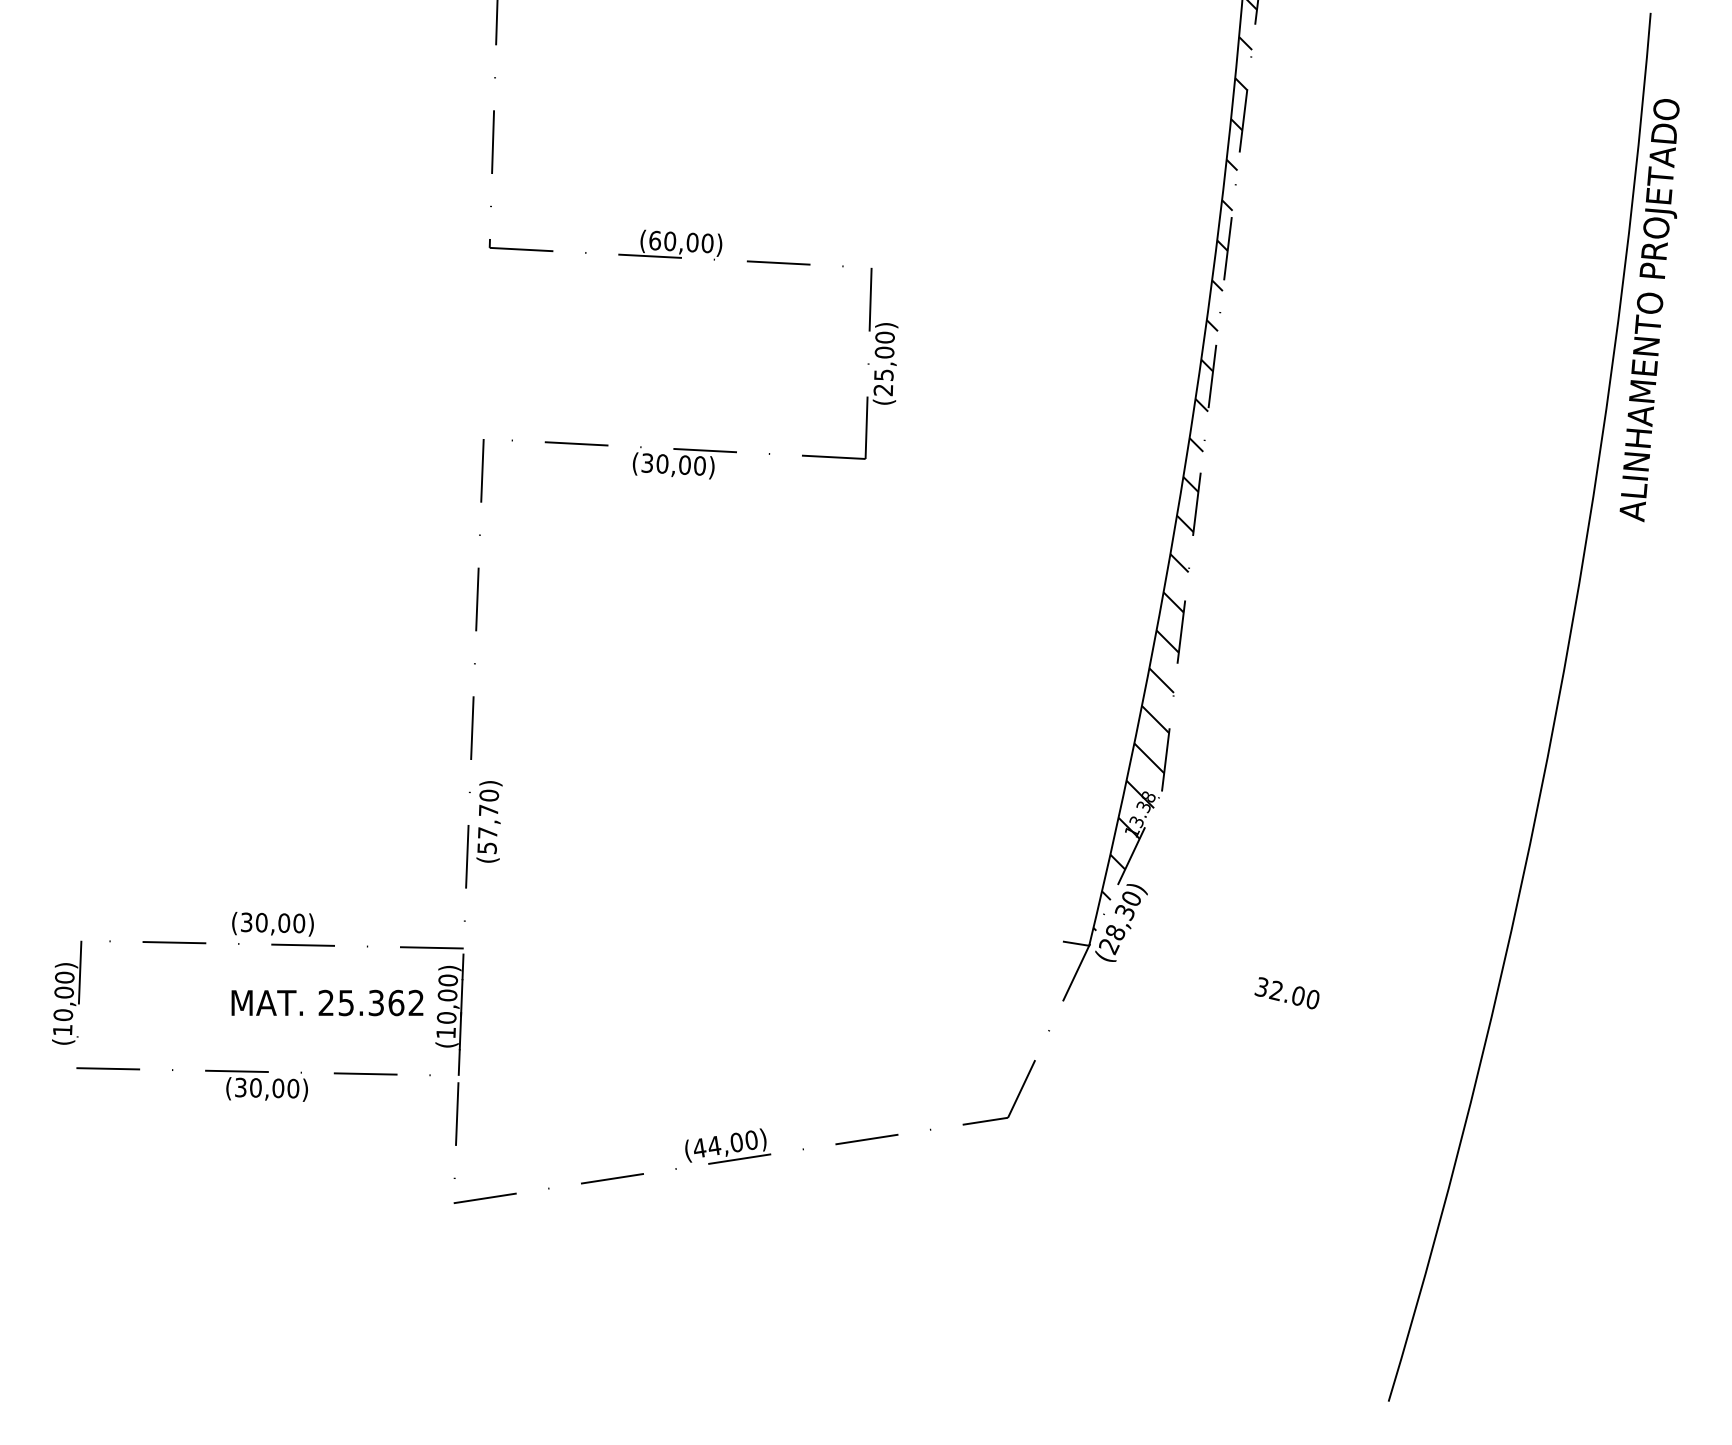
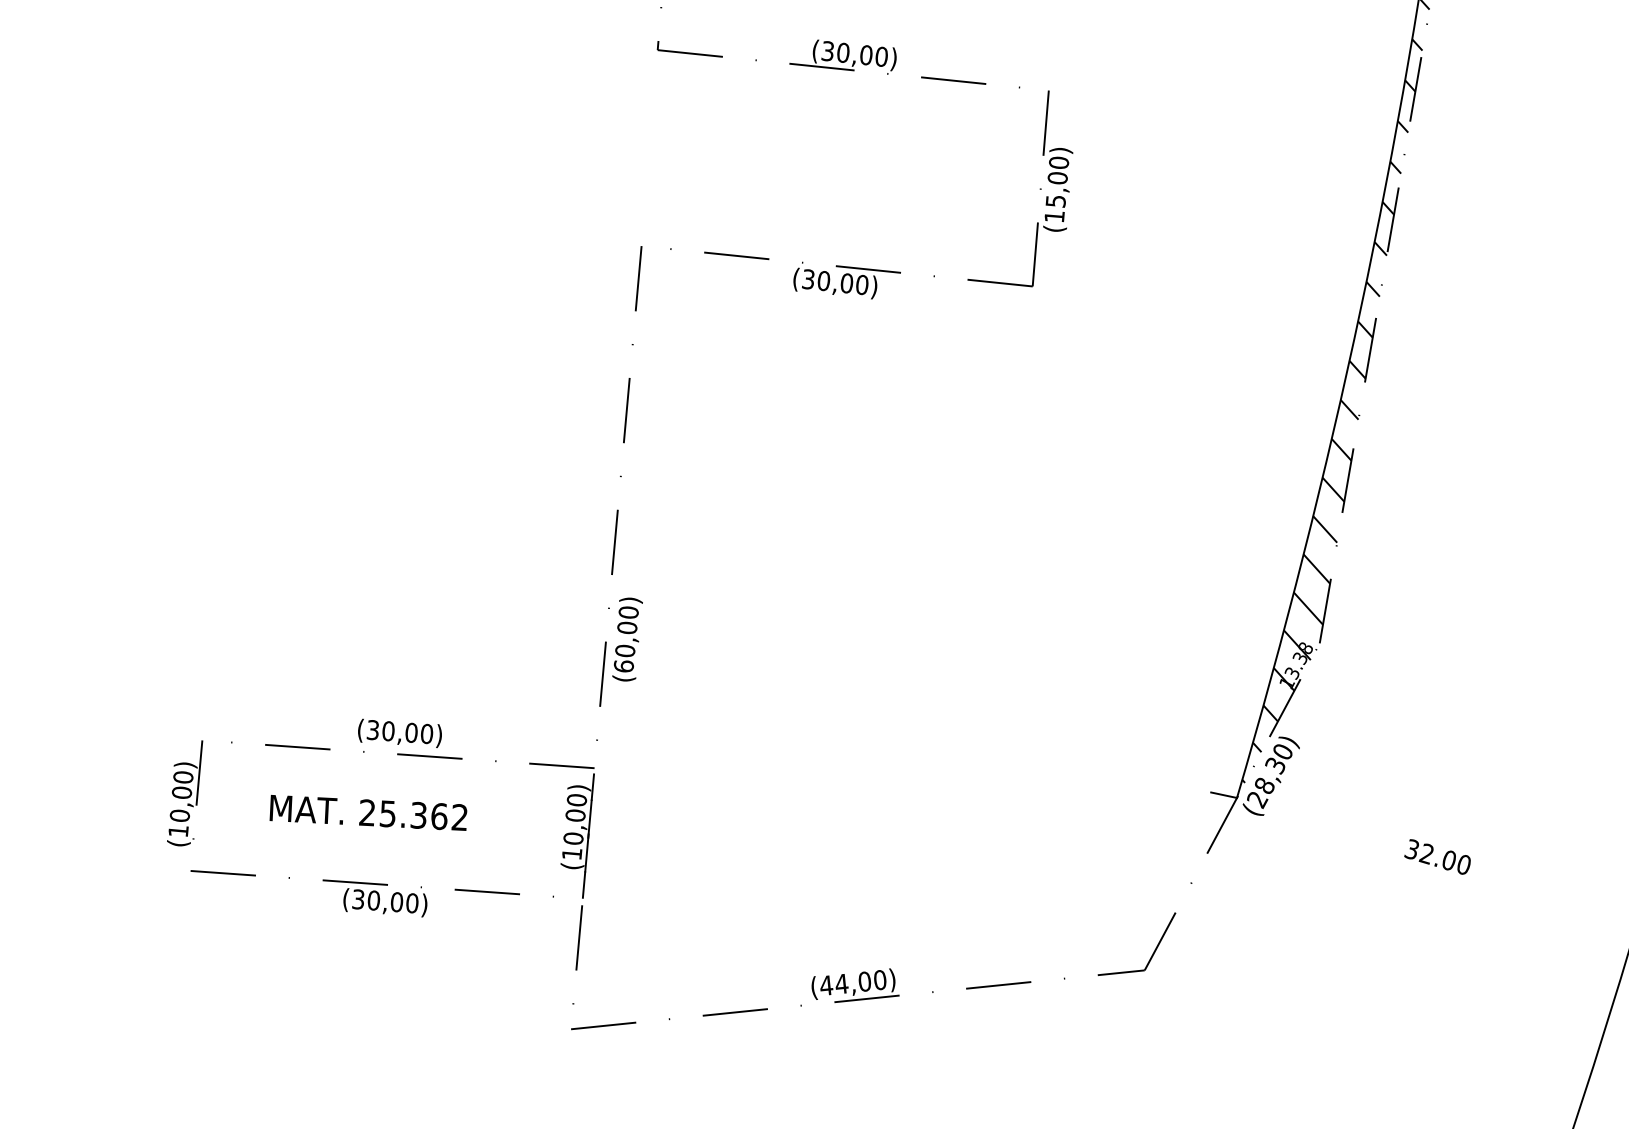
text: (654, 240) -> (827, 51), (60,00) -> (30,00)
text: (882, 390) -> (1053, 217), (25,00) -> (15,00)
text: (487, 829) -> (625, 647), (57,70) -> (60,00)
text: (327, 1002) -> (368, 812), moved

